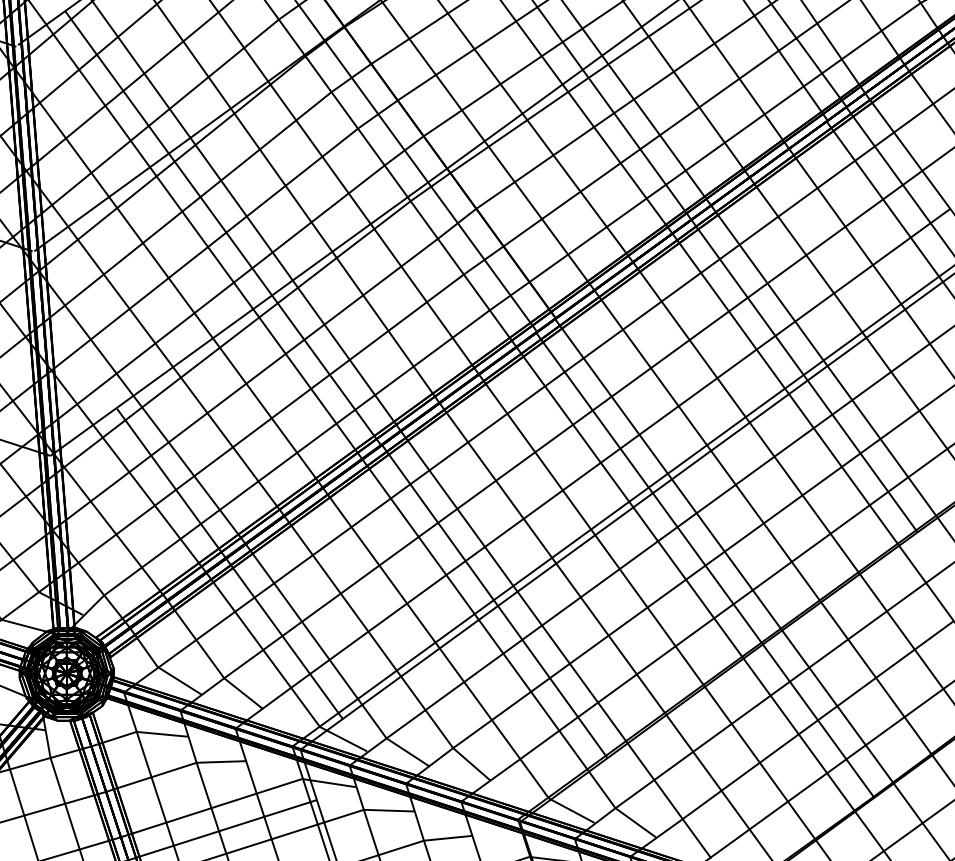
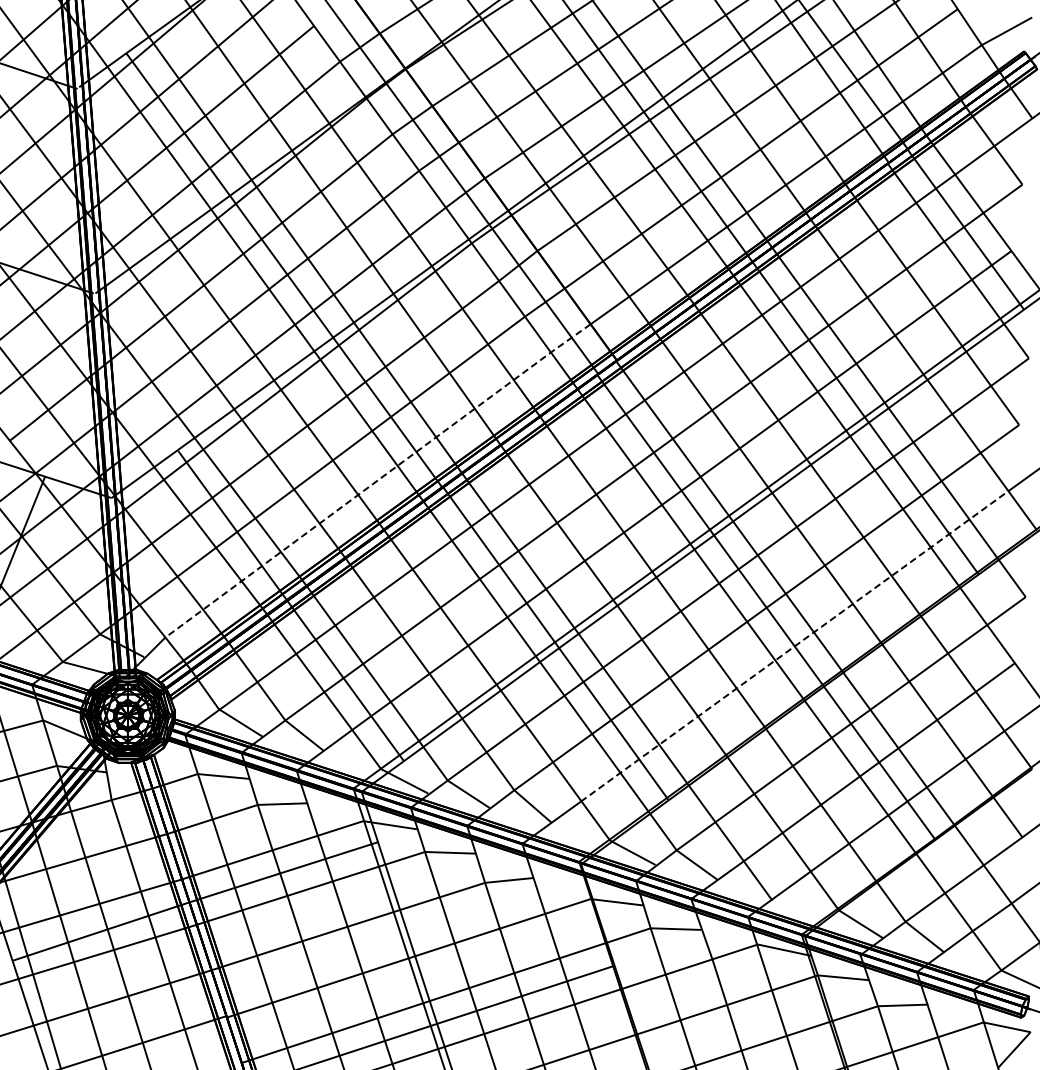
line: (317, 438) -> (378, 480), solid -> dashed
line: (733, 604) -> (794, 646), solid -> dashed

